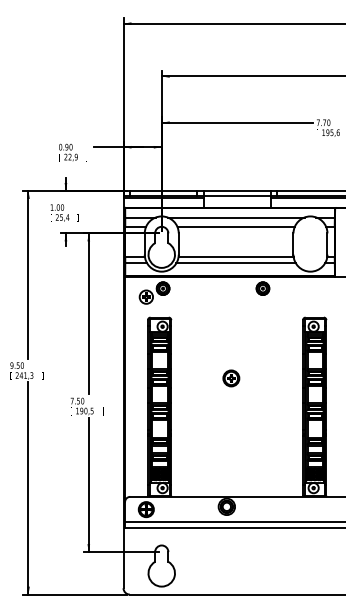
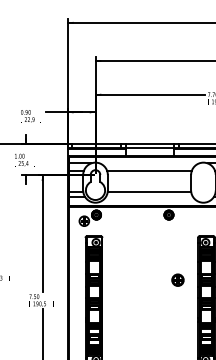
line: (235, 217) -> (149, 163), removed
line: (235, 263) -> (149, 196), removed
part: (231, 378) -> (178, 280), moved

